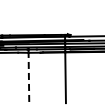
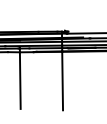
line: (28, 77) -> (19, 80), dashed -> solid

